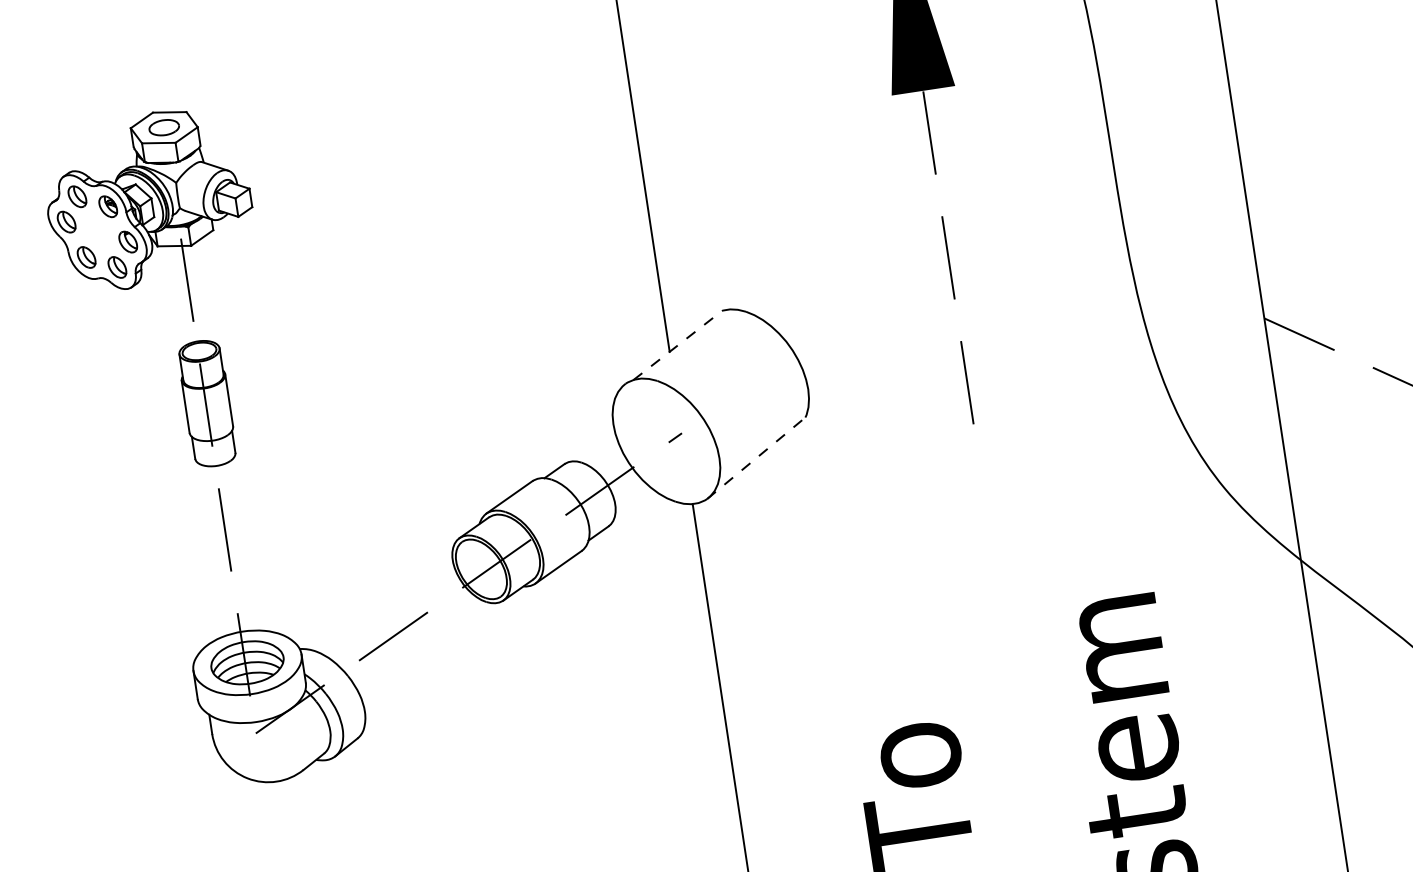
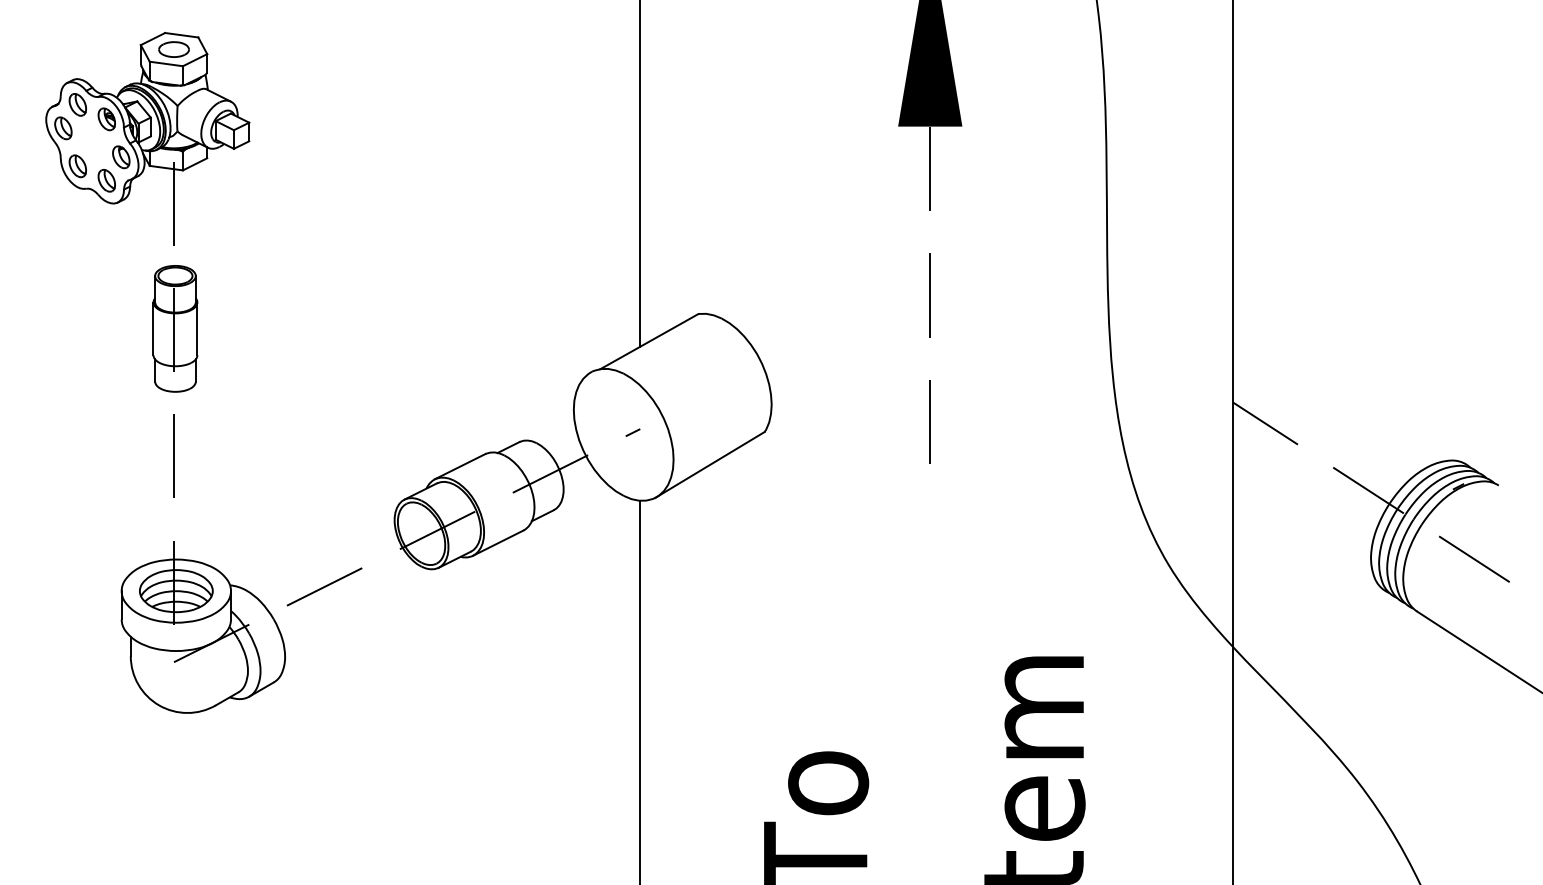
line: (678, 345) -> (649, 341), dashed -> solid
line: (755, 457) -> (709, 464), dashed -> solid

